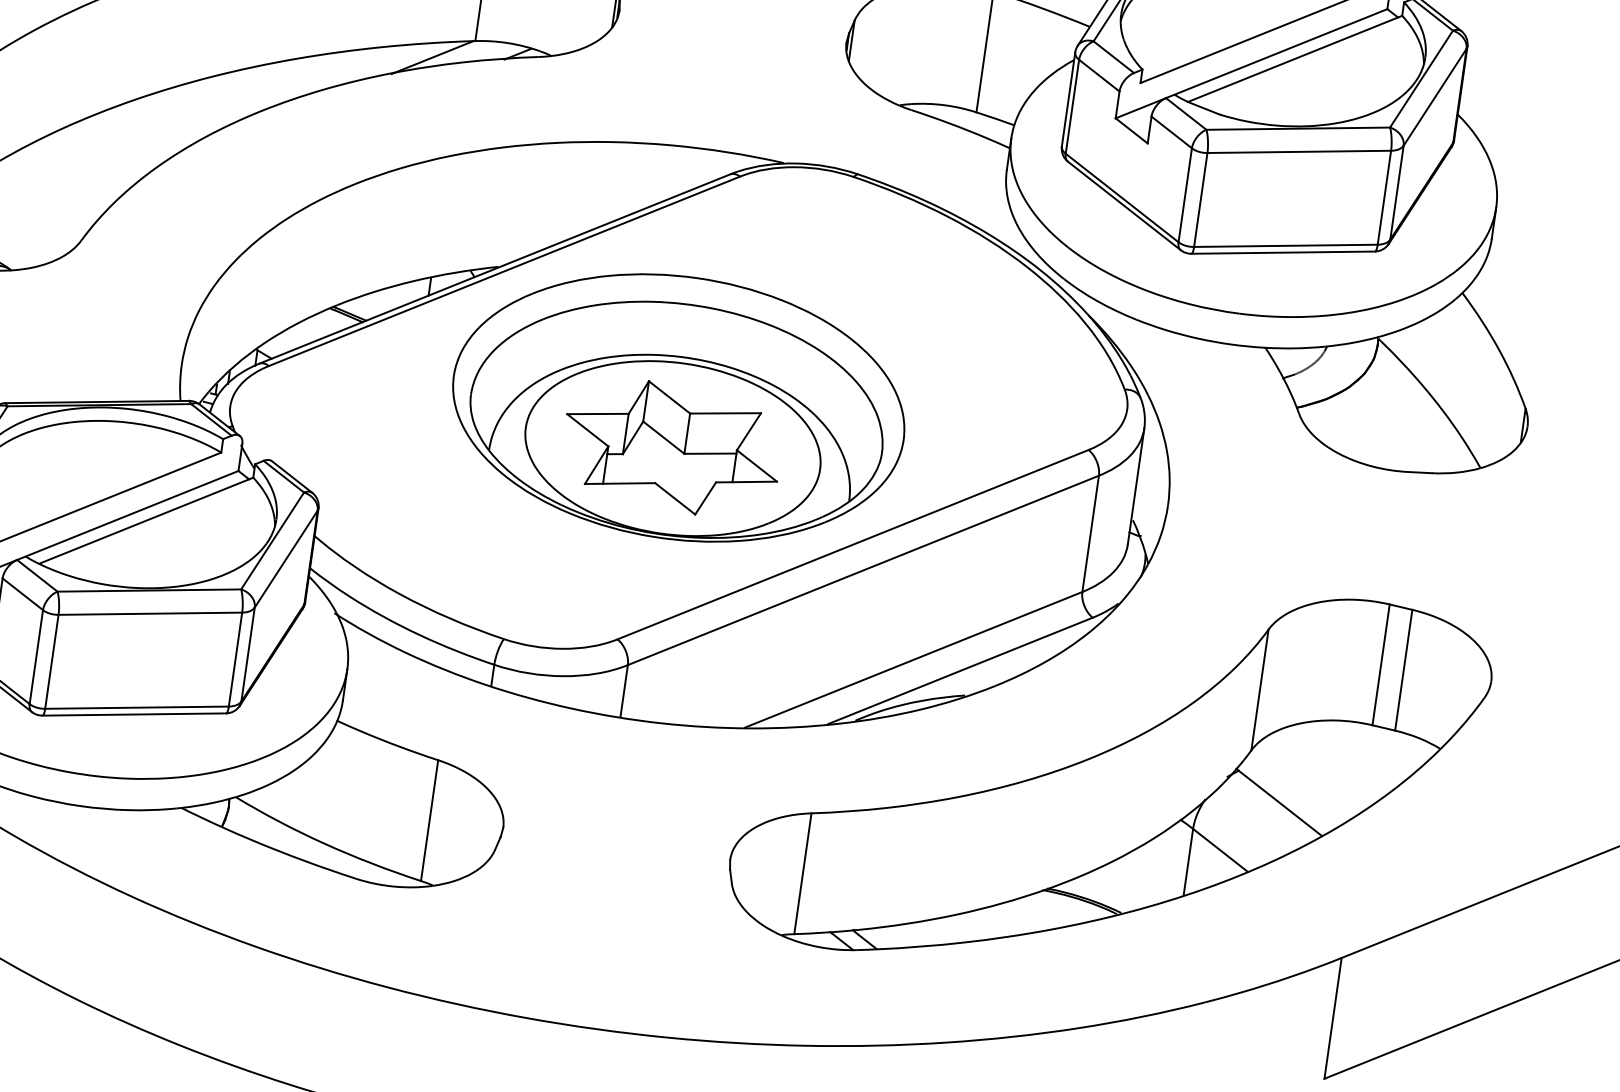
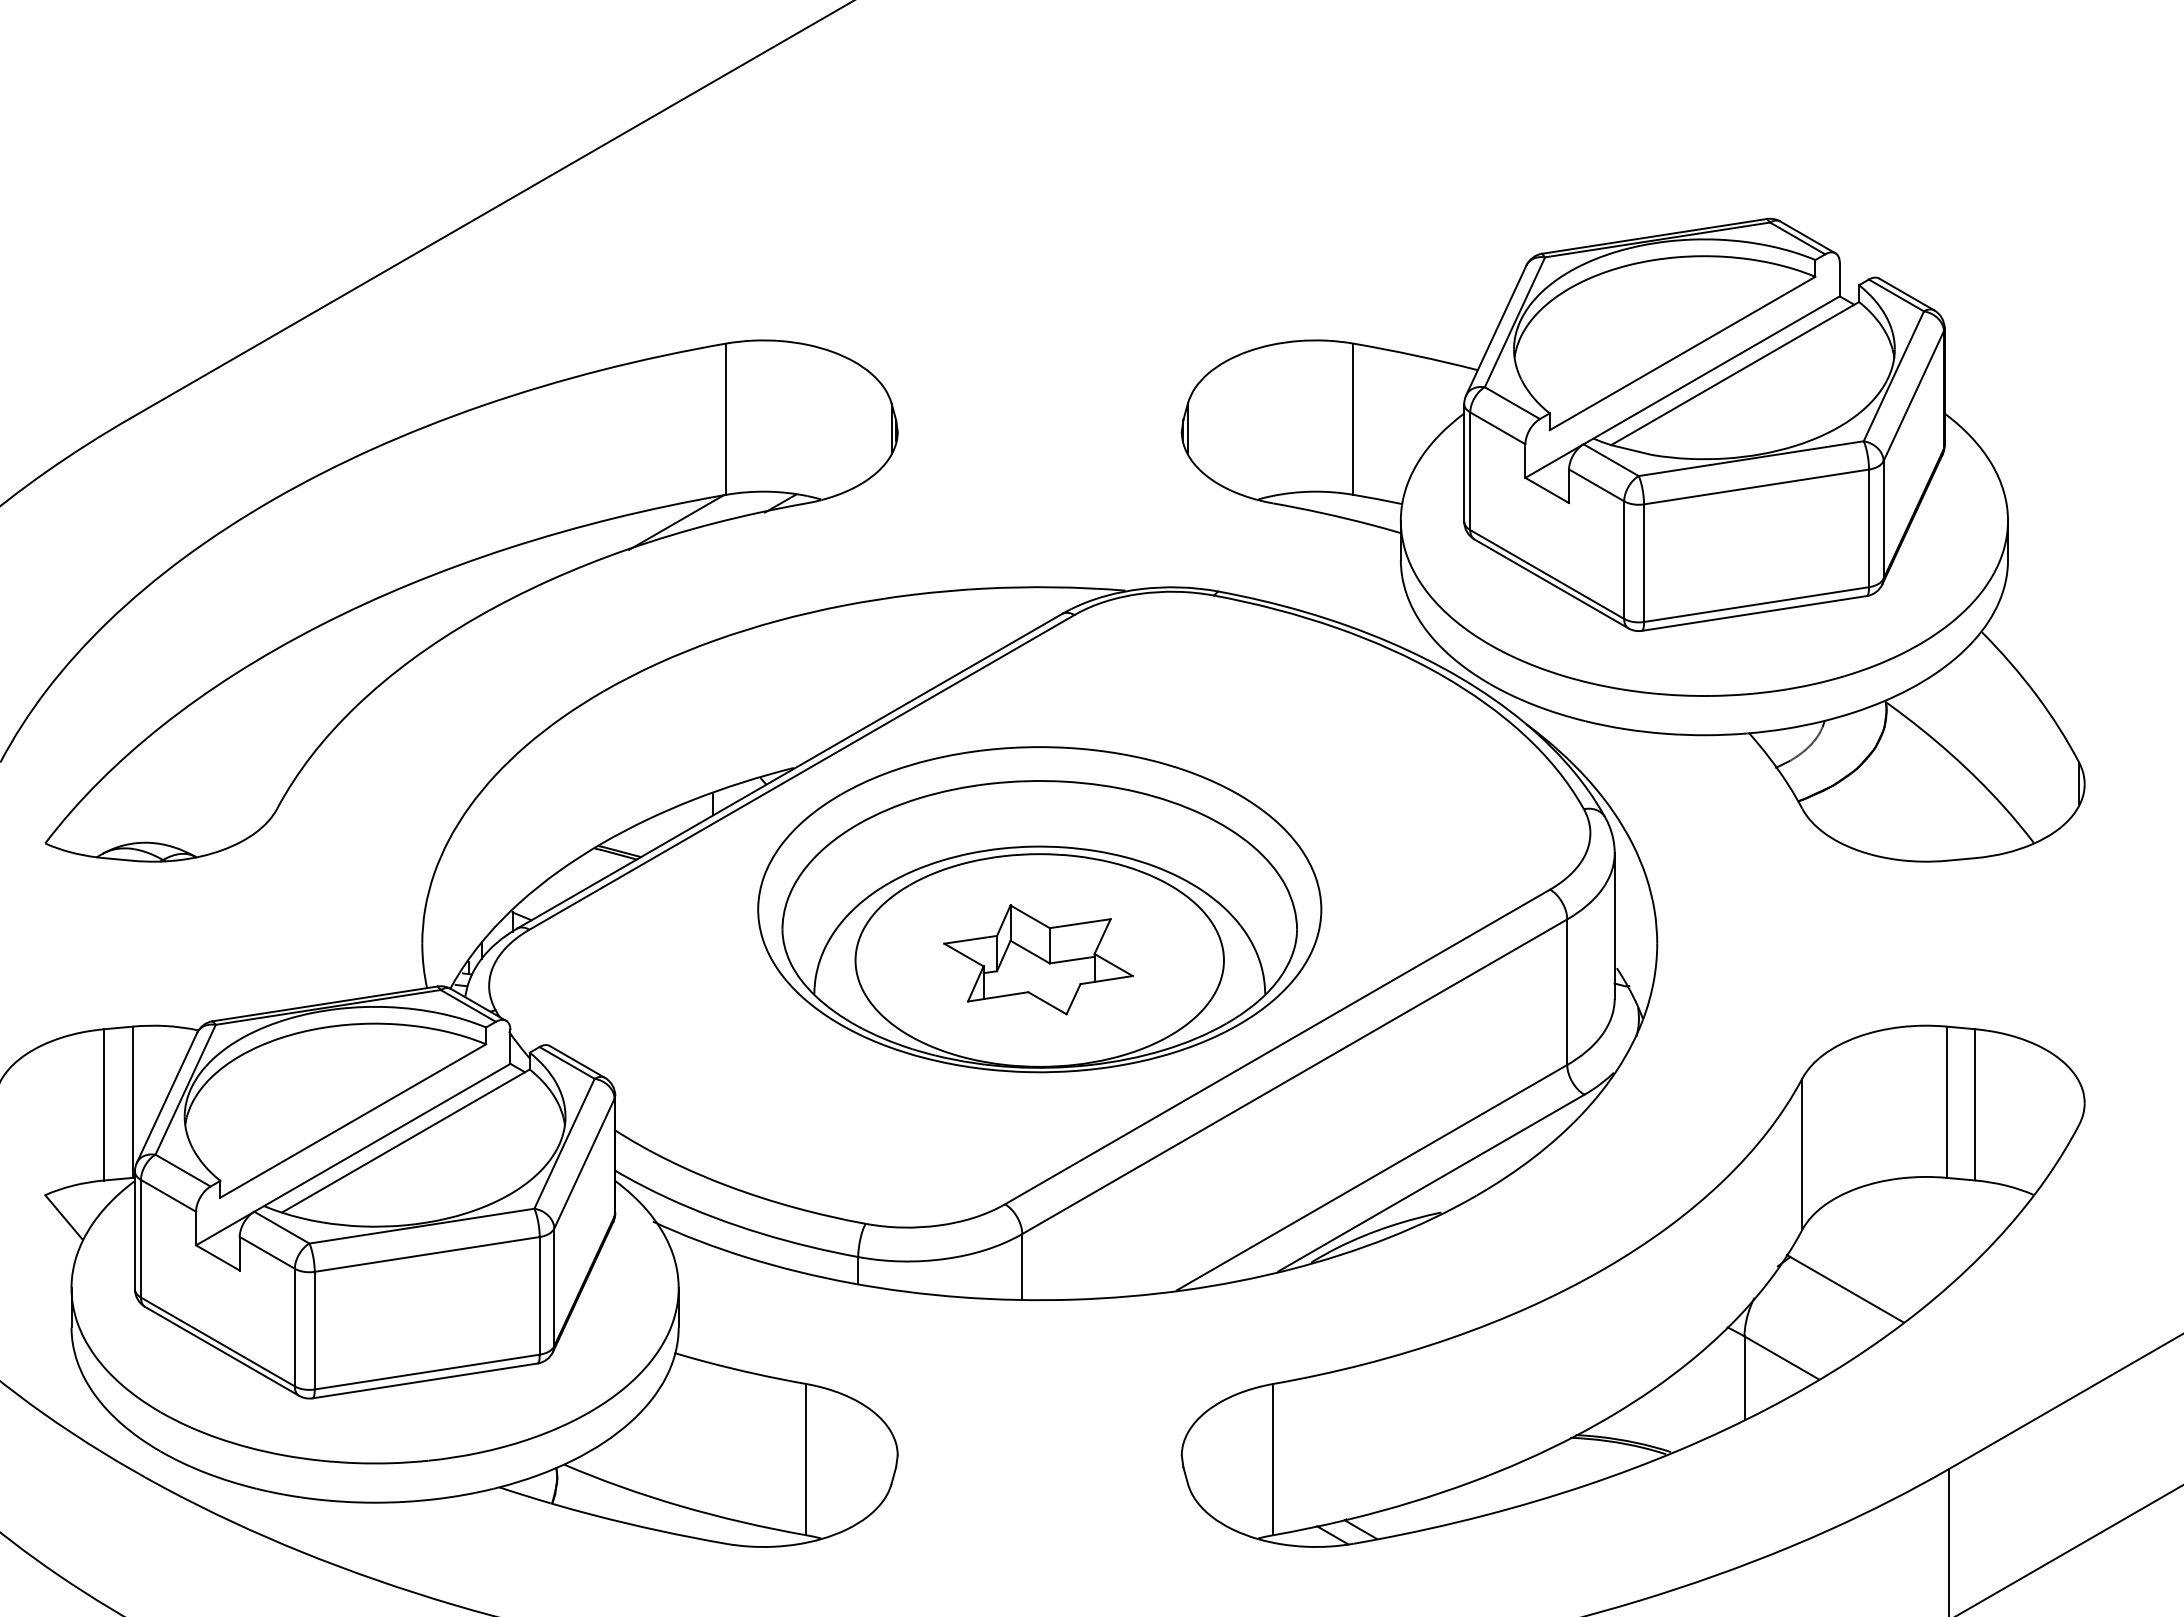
part: (672, 447) -> (1038, 959), size x0.7

